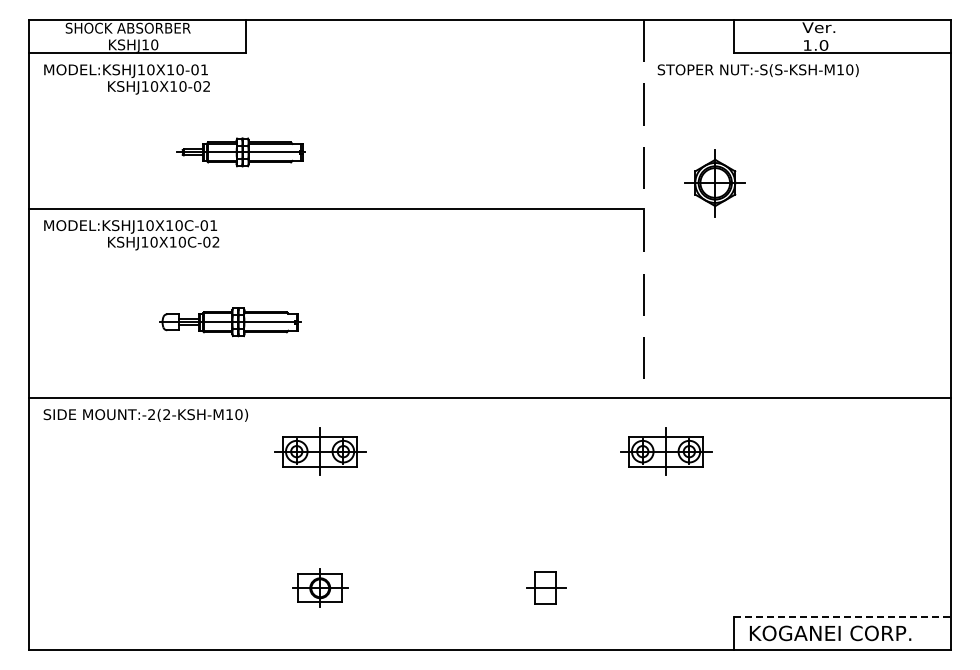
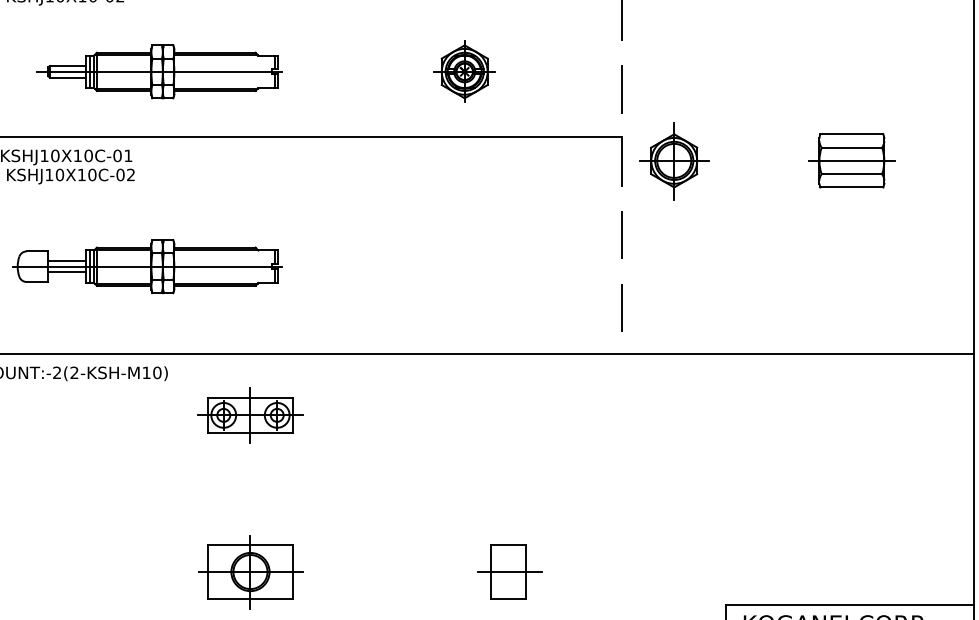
part: (240, 152) -> (159, 71), size x1.67
part: (506, 152) -> (464, 71), added
part: (714, 183) -> (673, 161), moved
part: (844, 229) -> (852, 160), added
part: (230, 322) -> (147, 267), size x1.67
part: (666, 451) -> (648, 415), removed
part: (545, 587) -> (509, 571), size x1.43
part: (320, 588) -> (250, 572), size x1.67
line: (842, 616) -> (850, 604), dashed -> solid

